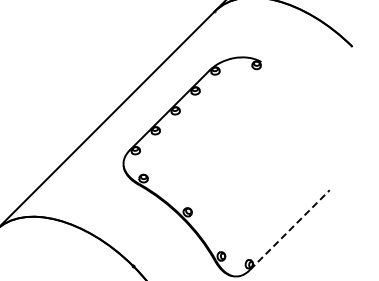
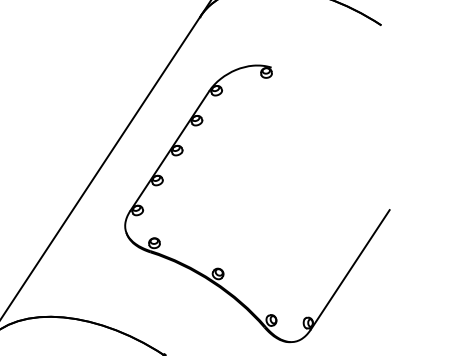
line: (290, 229) -> (350, 269), dashed -> solid

